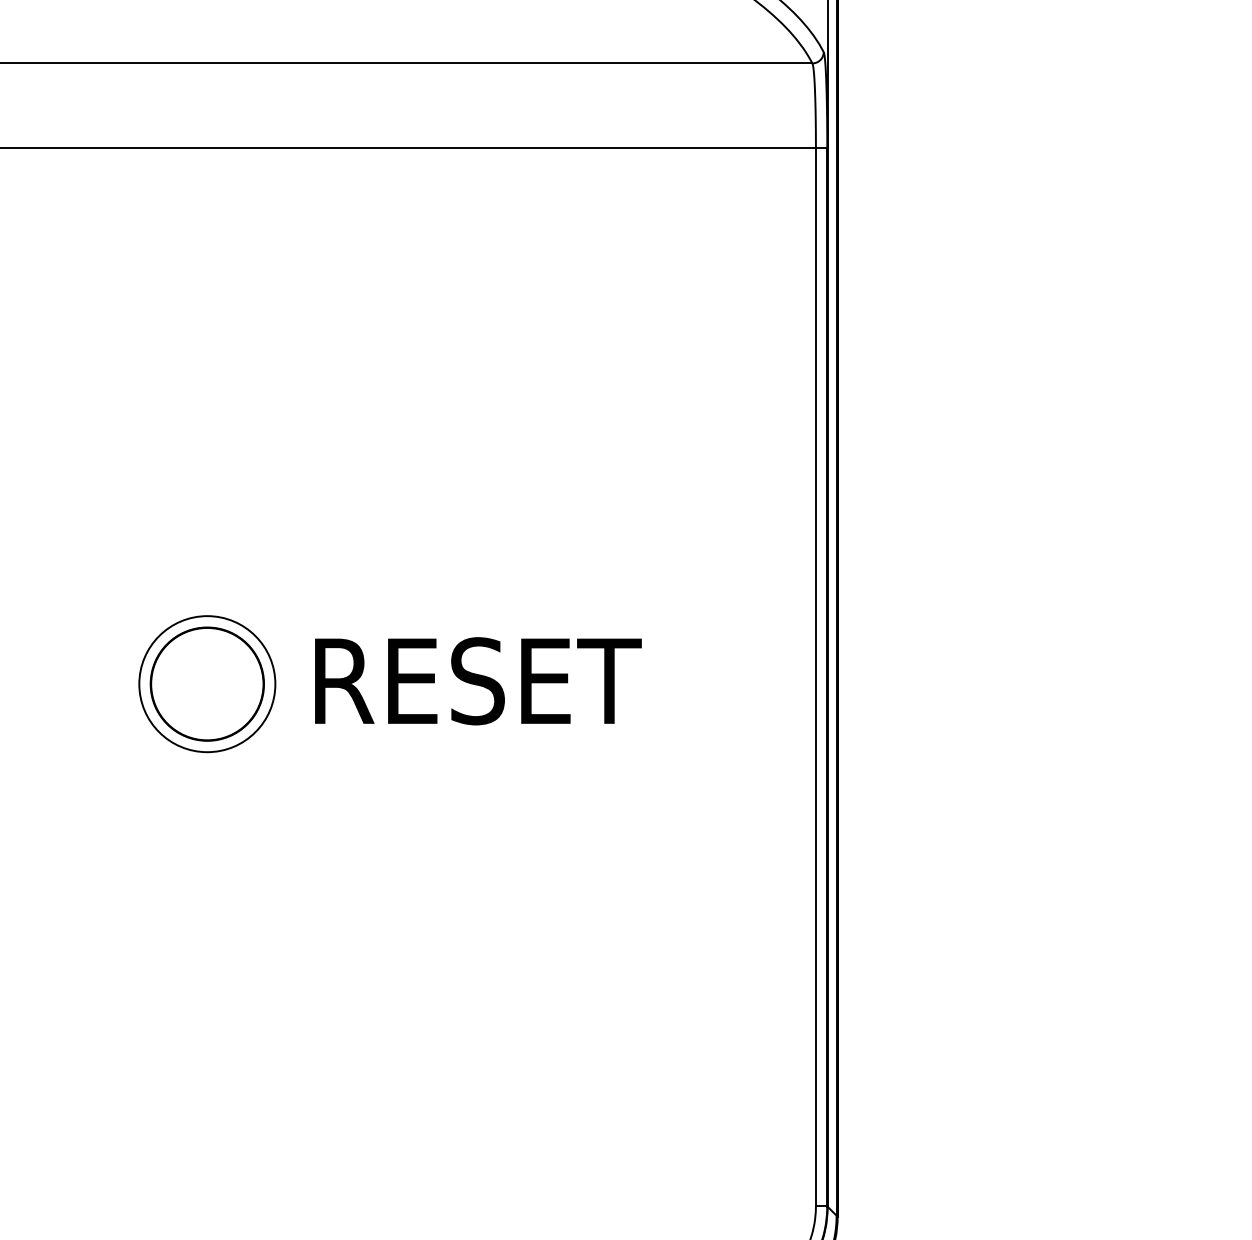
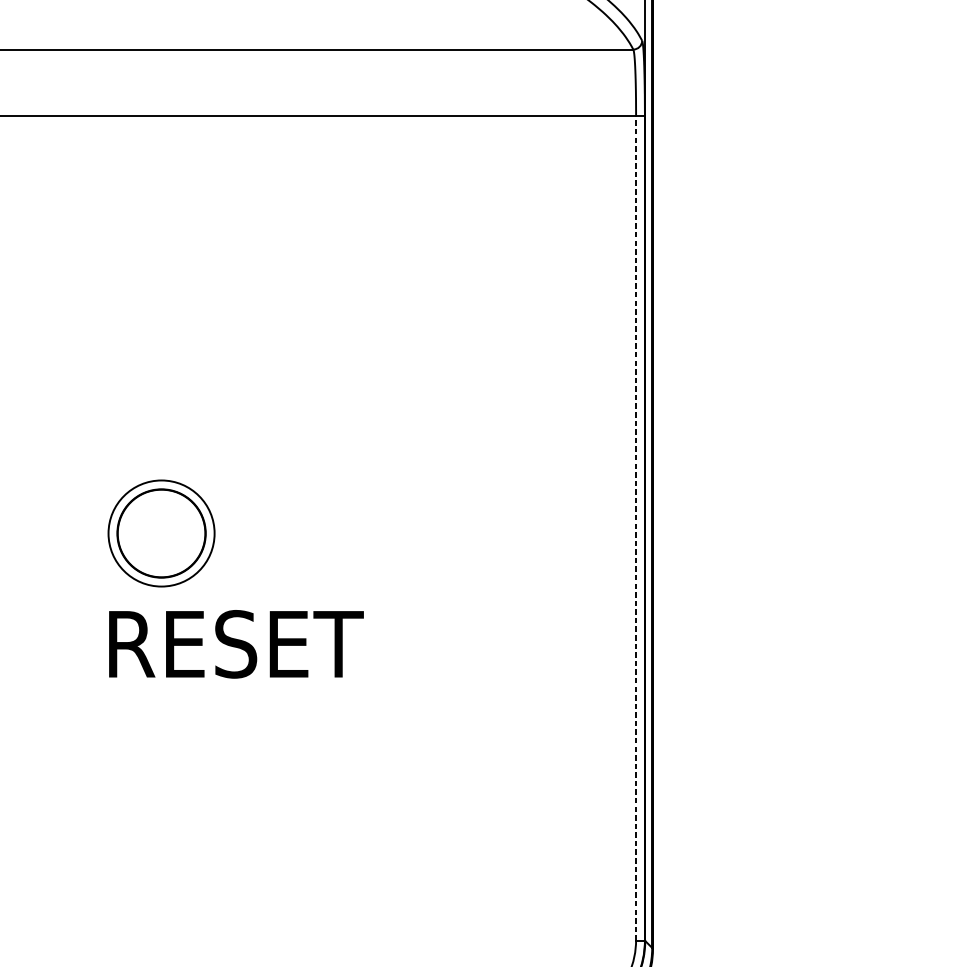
line: (815, 676) -> (635, 527), solid -> dashed
text: (478, 681) -> (236, 644), moved

